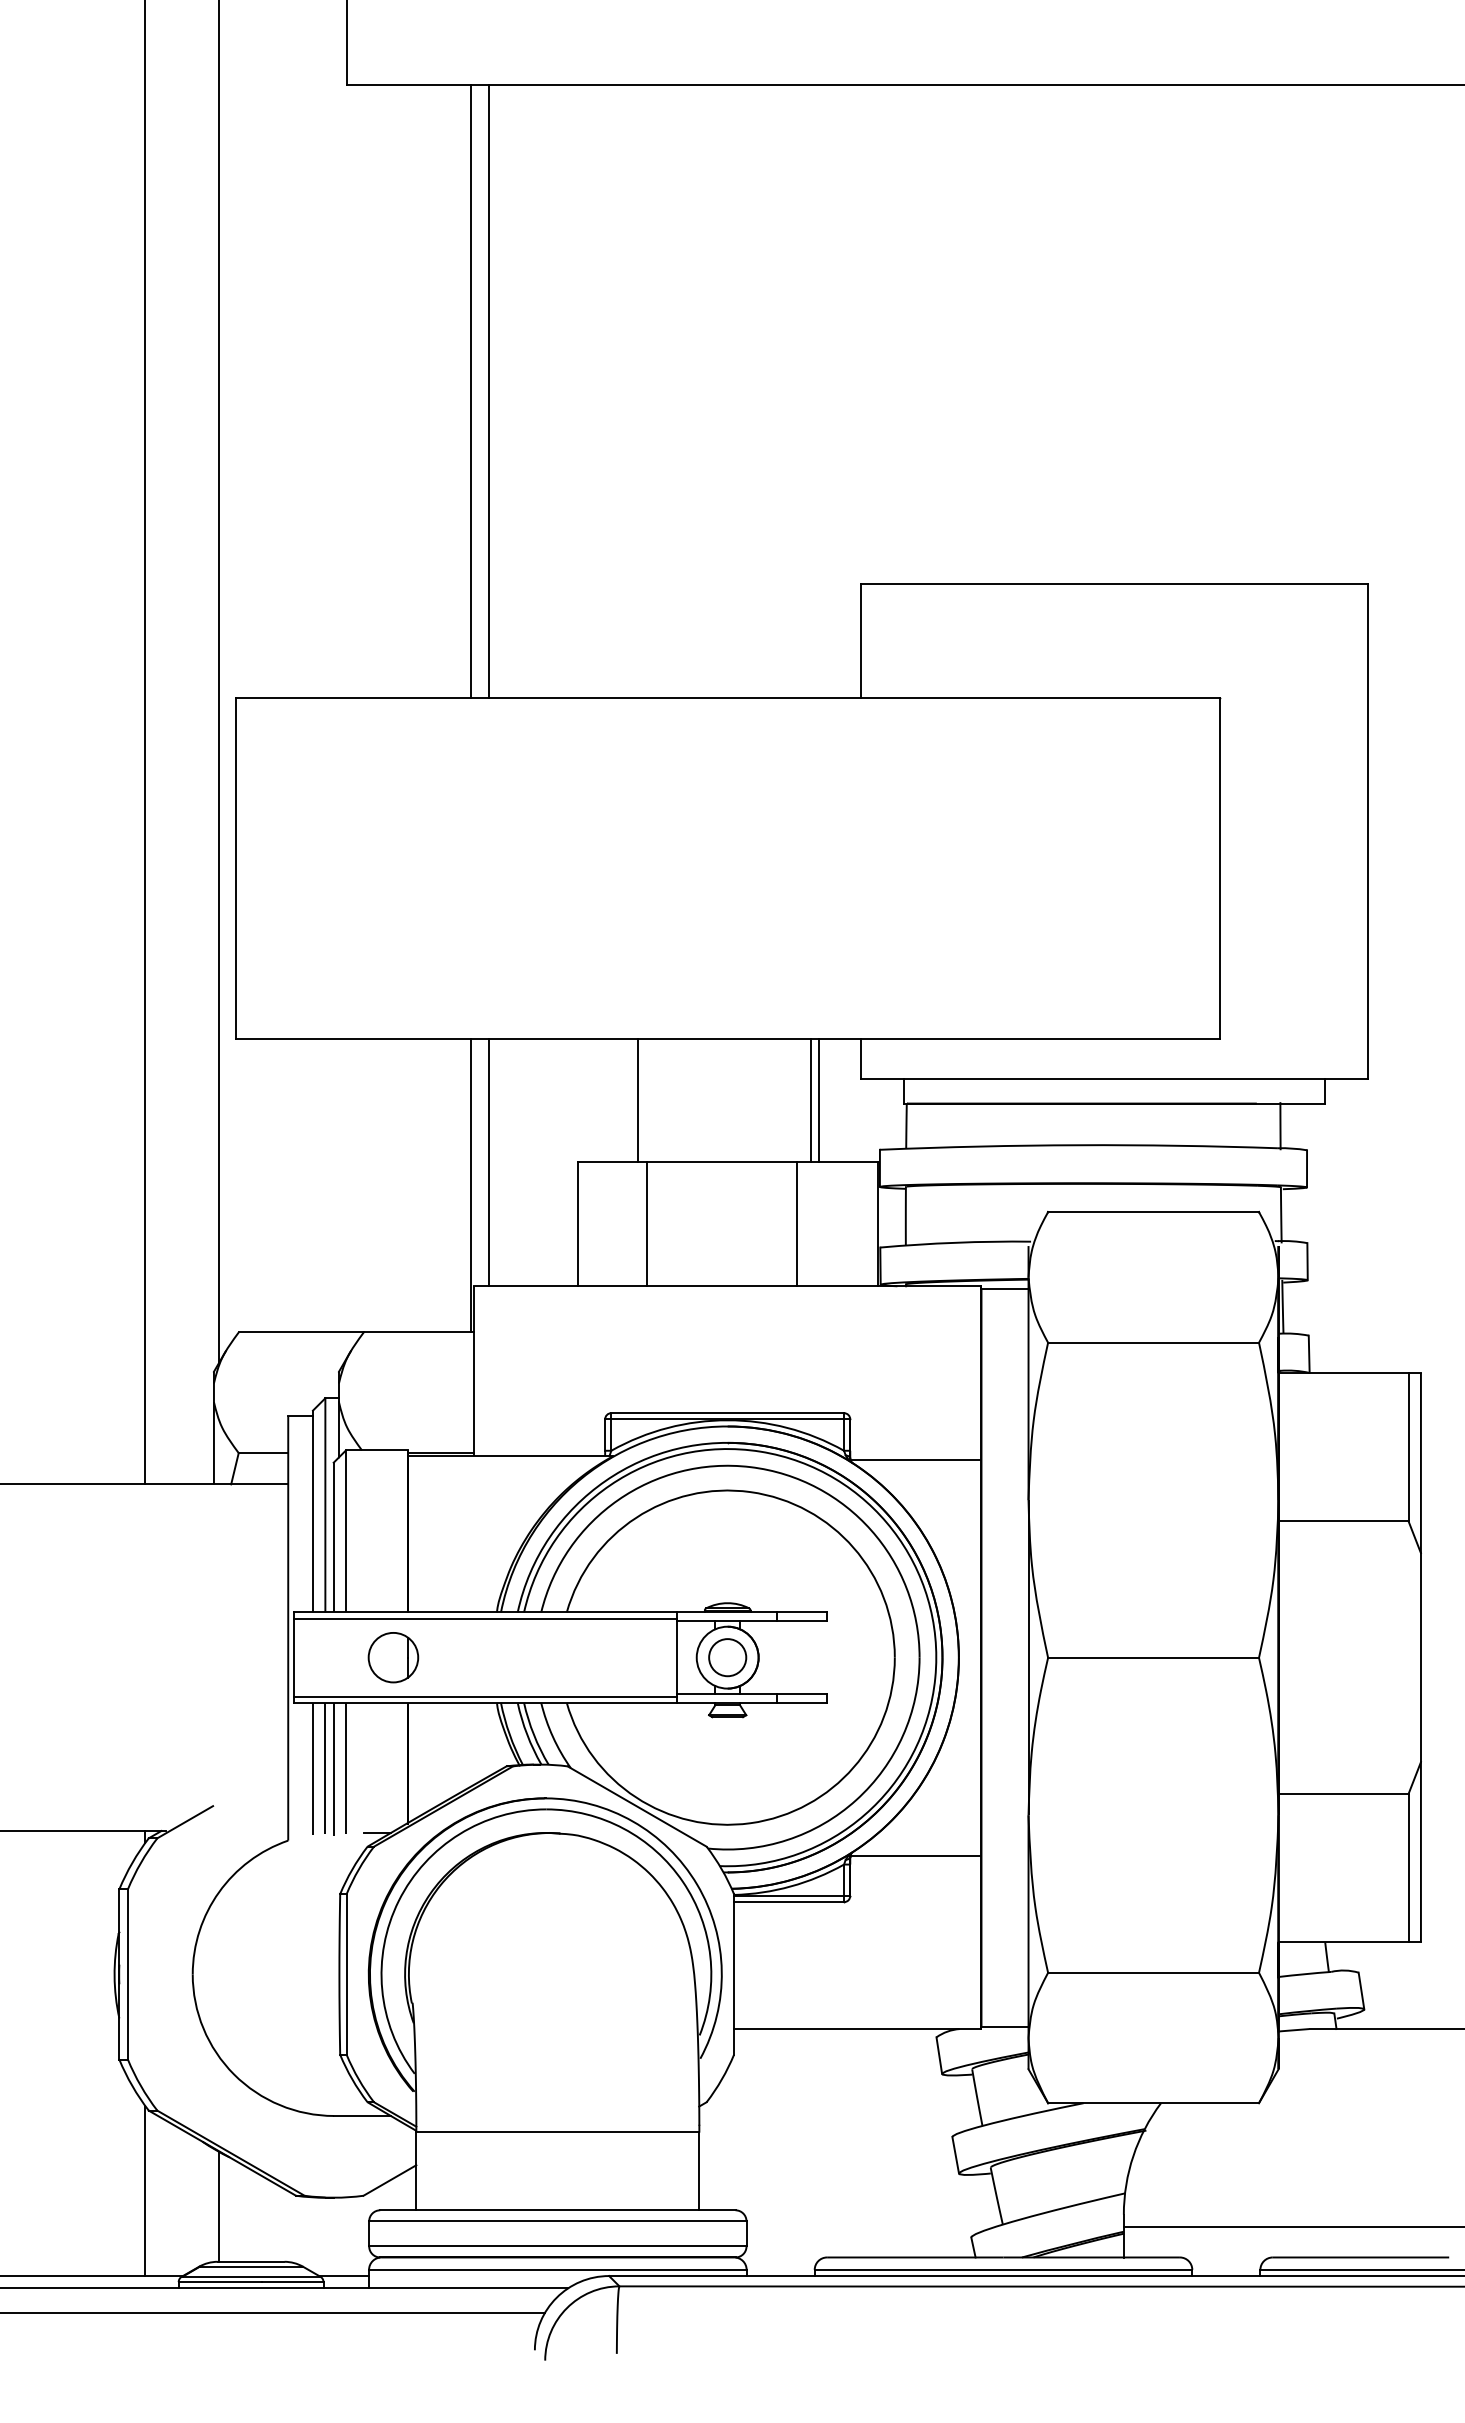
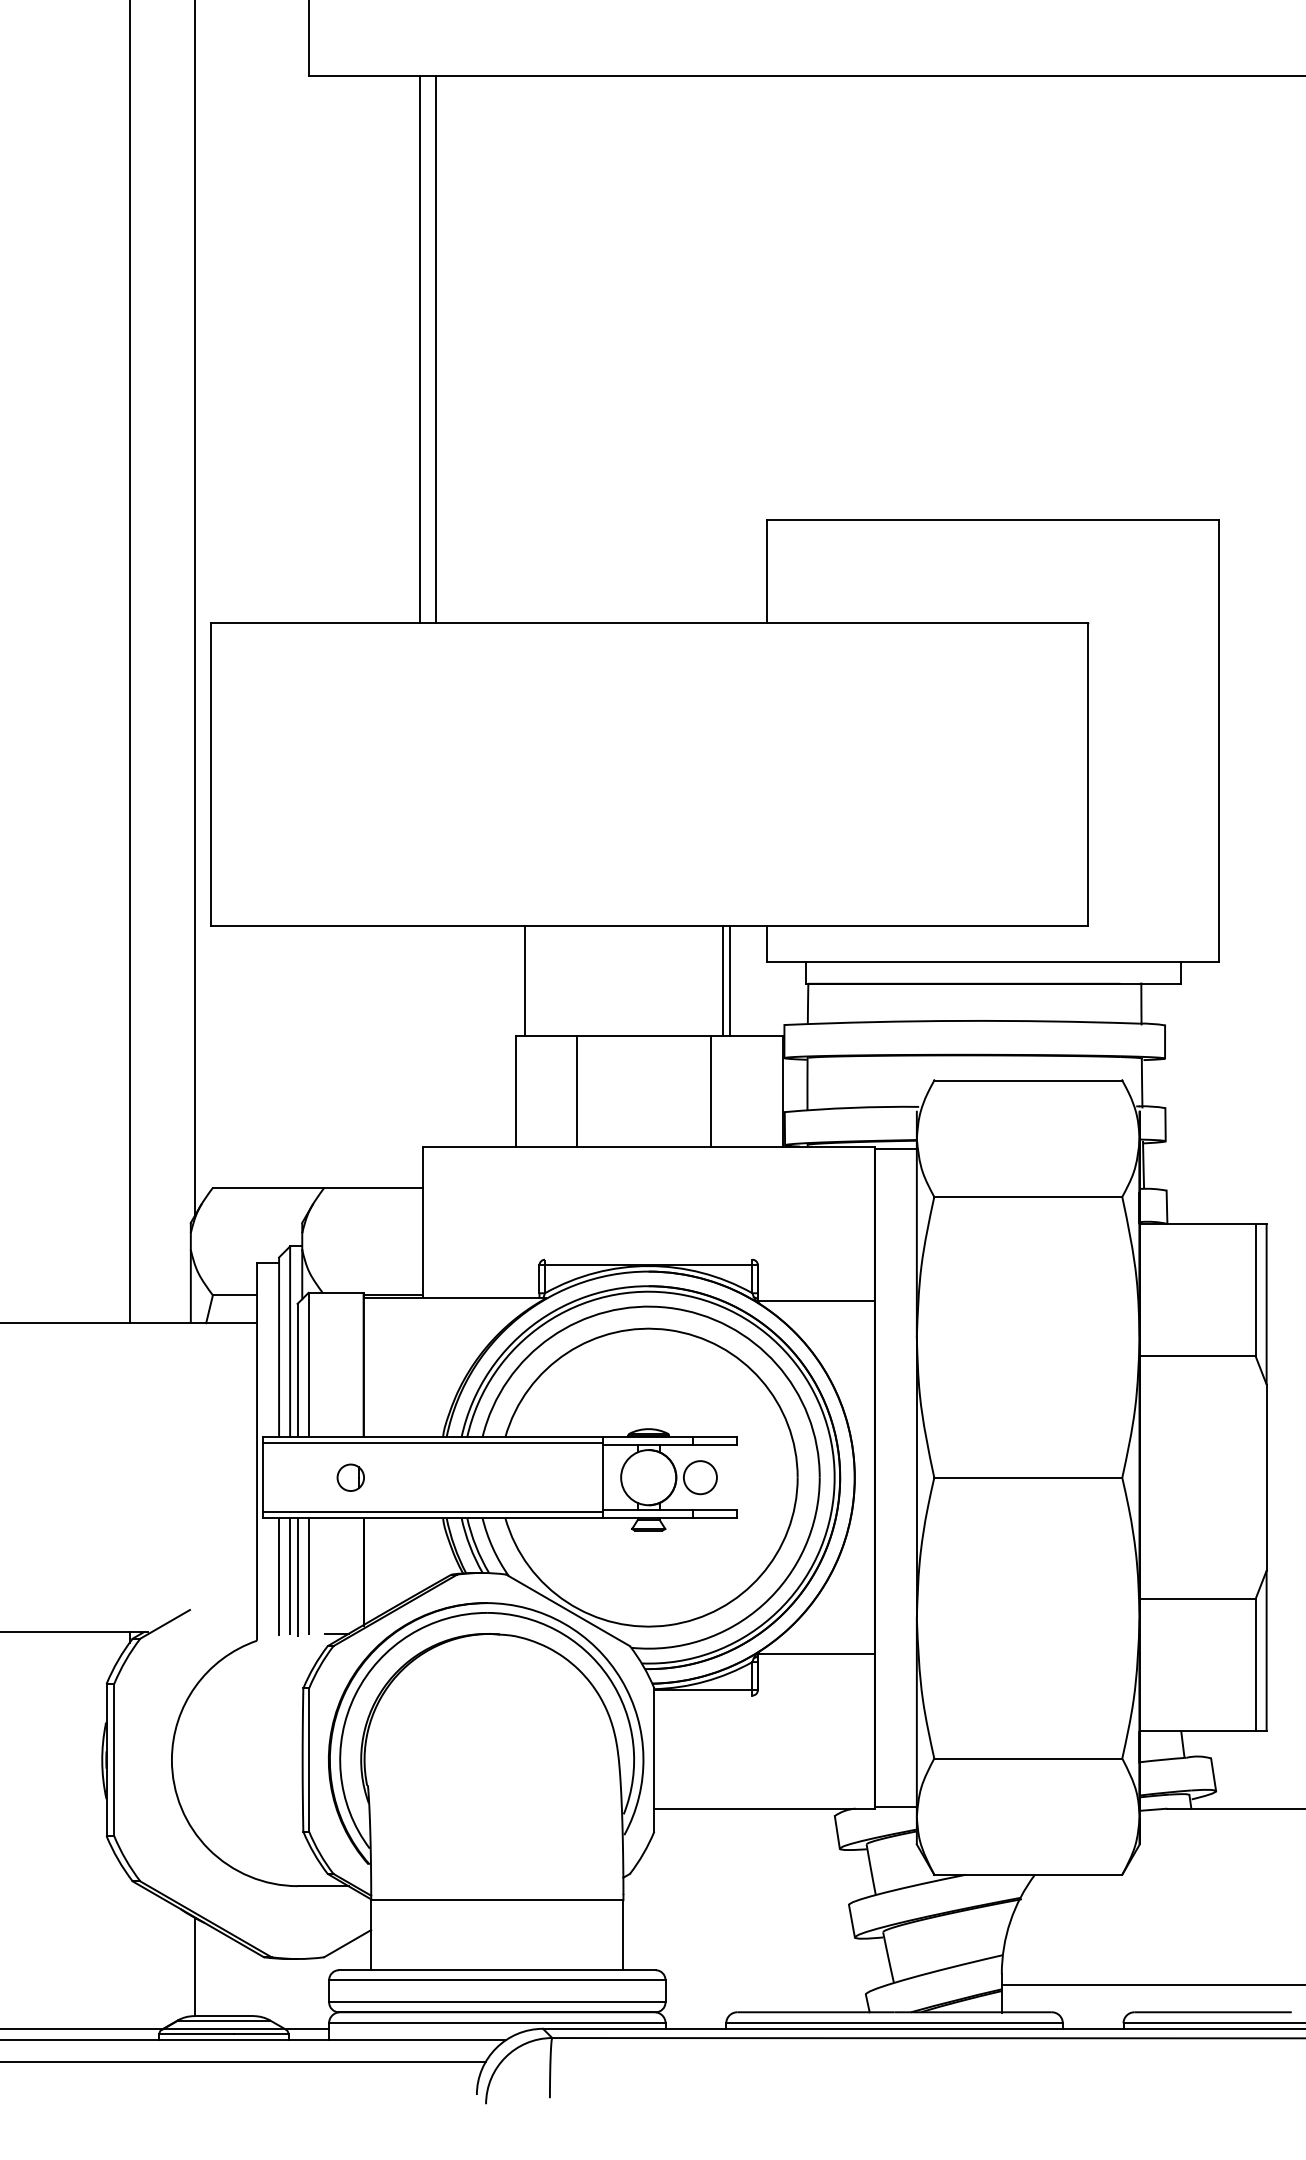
line: (637, 1100) -> (524, 981), moved
line: (488, 1162) -> (435, 1036), removed
line: (470, 1185) -> (419, 1056), removed
line: (727, 1413) -> (648, 1260), removed
part: (393, 1657) -> (350, 1477), size x0.6
circle: (727, 1657) -> (700, 1477), moved
line: (789, 1902) -> (703, 1695), removed
line: (145, 2191) -> (129, 1953), removed

